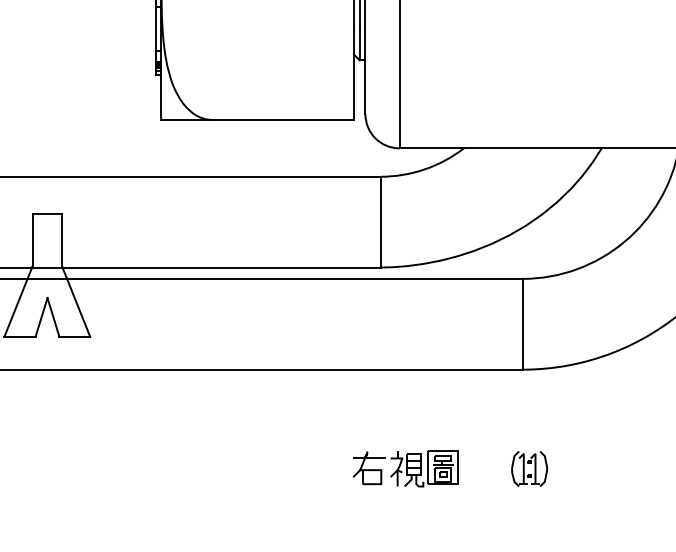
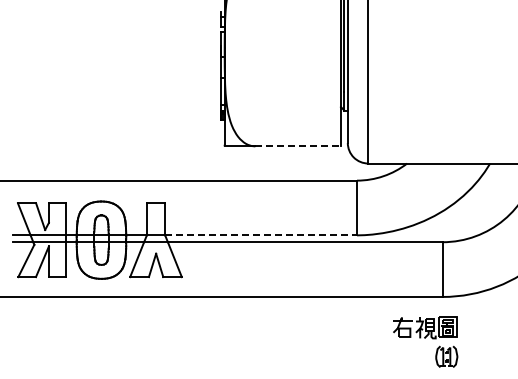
line: (283, 120) -> (298, 146), solid -> dashed
line: (222, 267) -> (261, 235), solid -> dashed
part: (406, 468) -> (425, 327), moved

